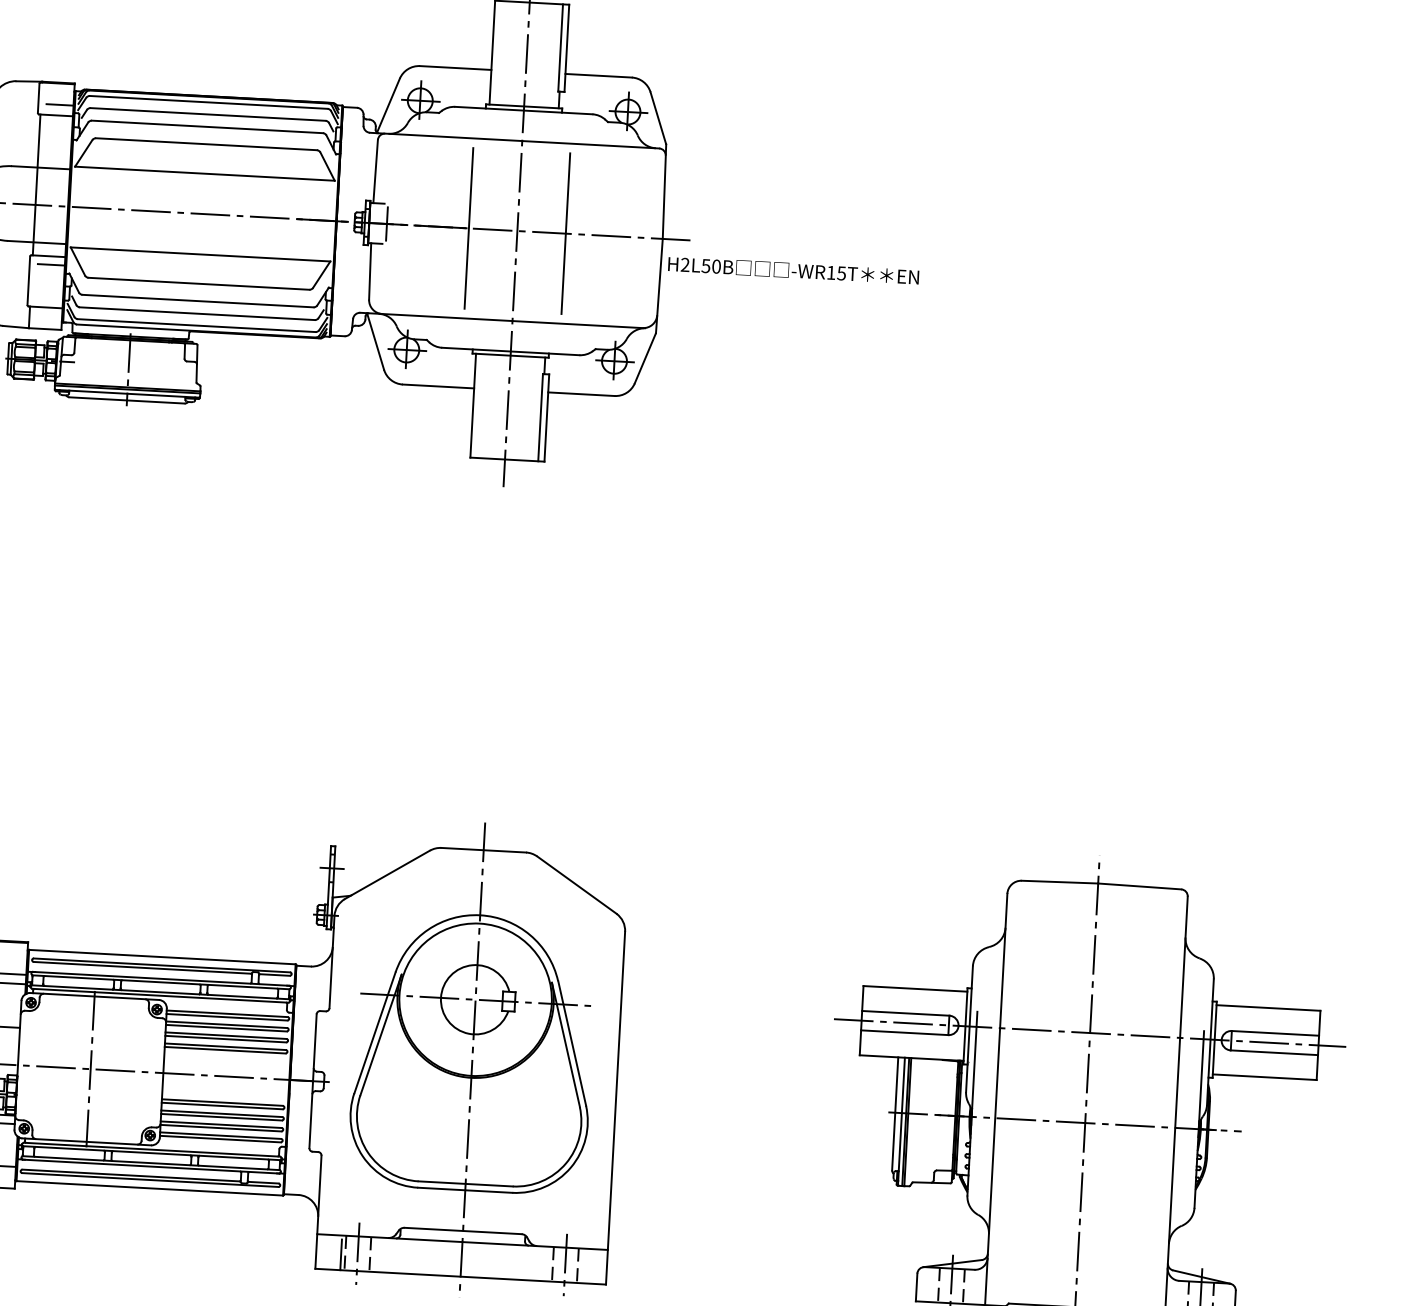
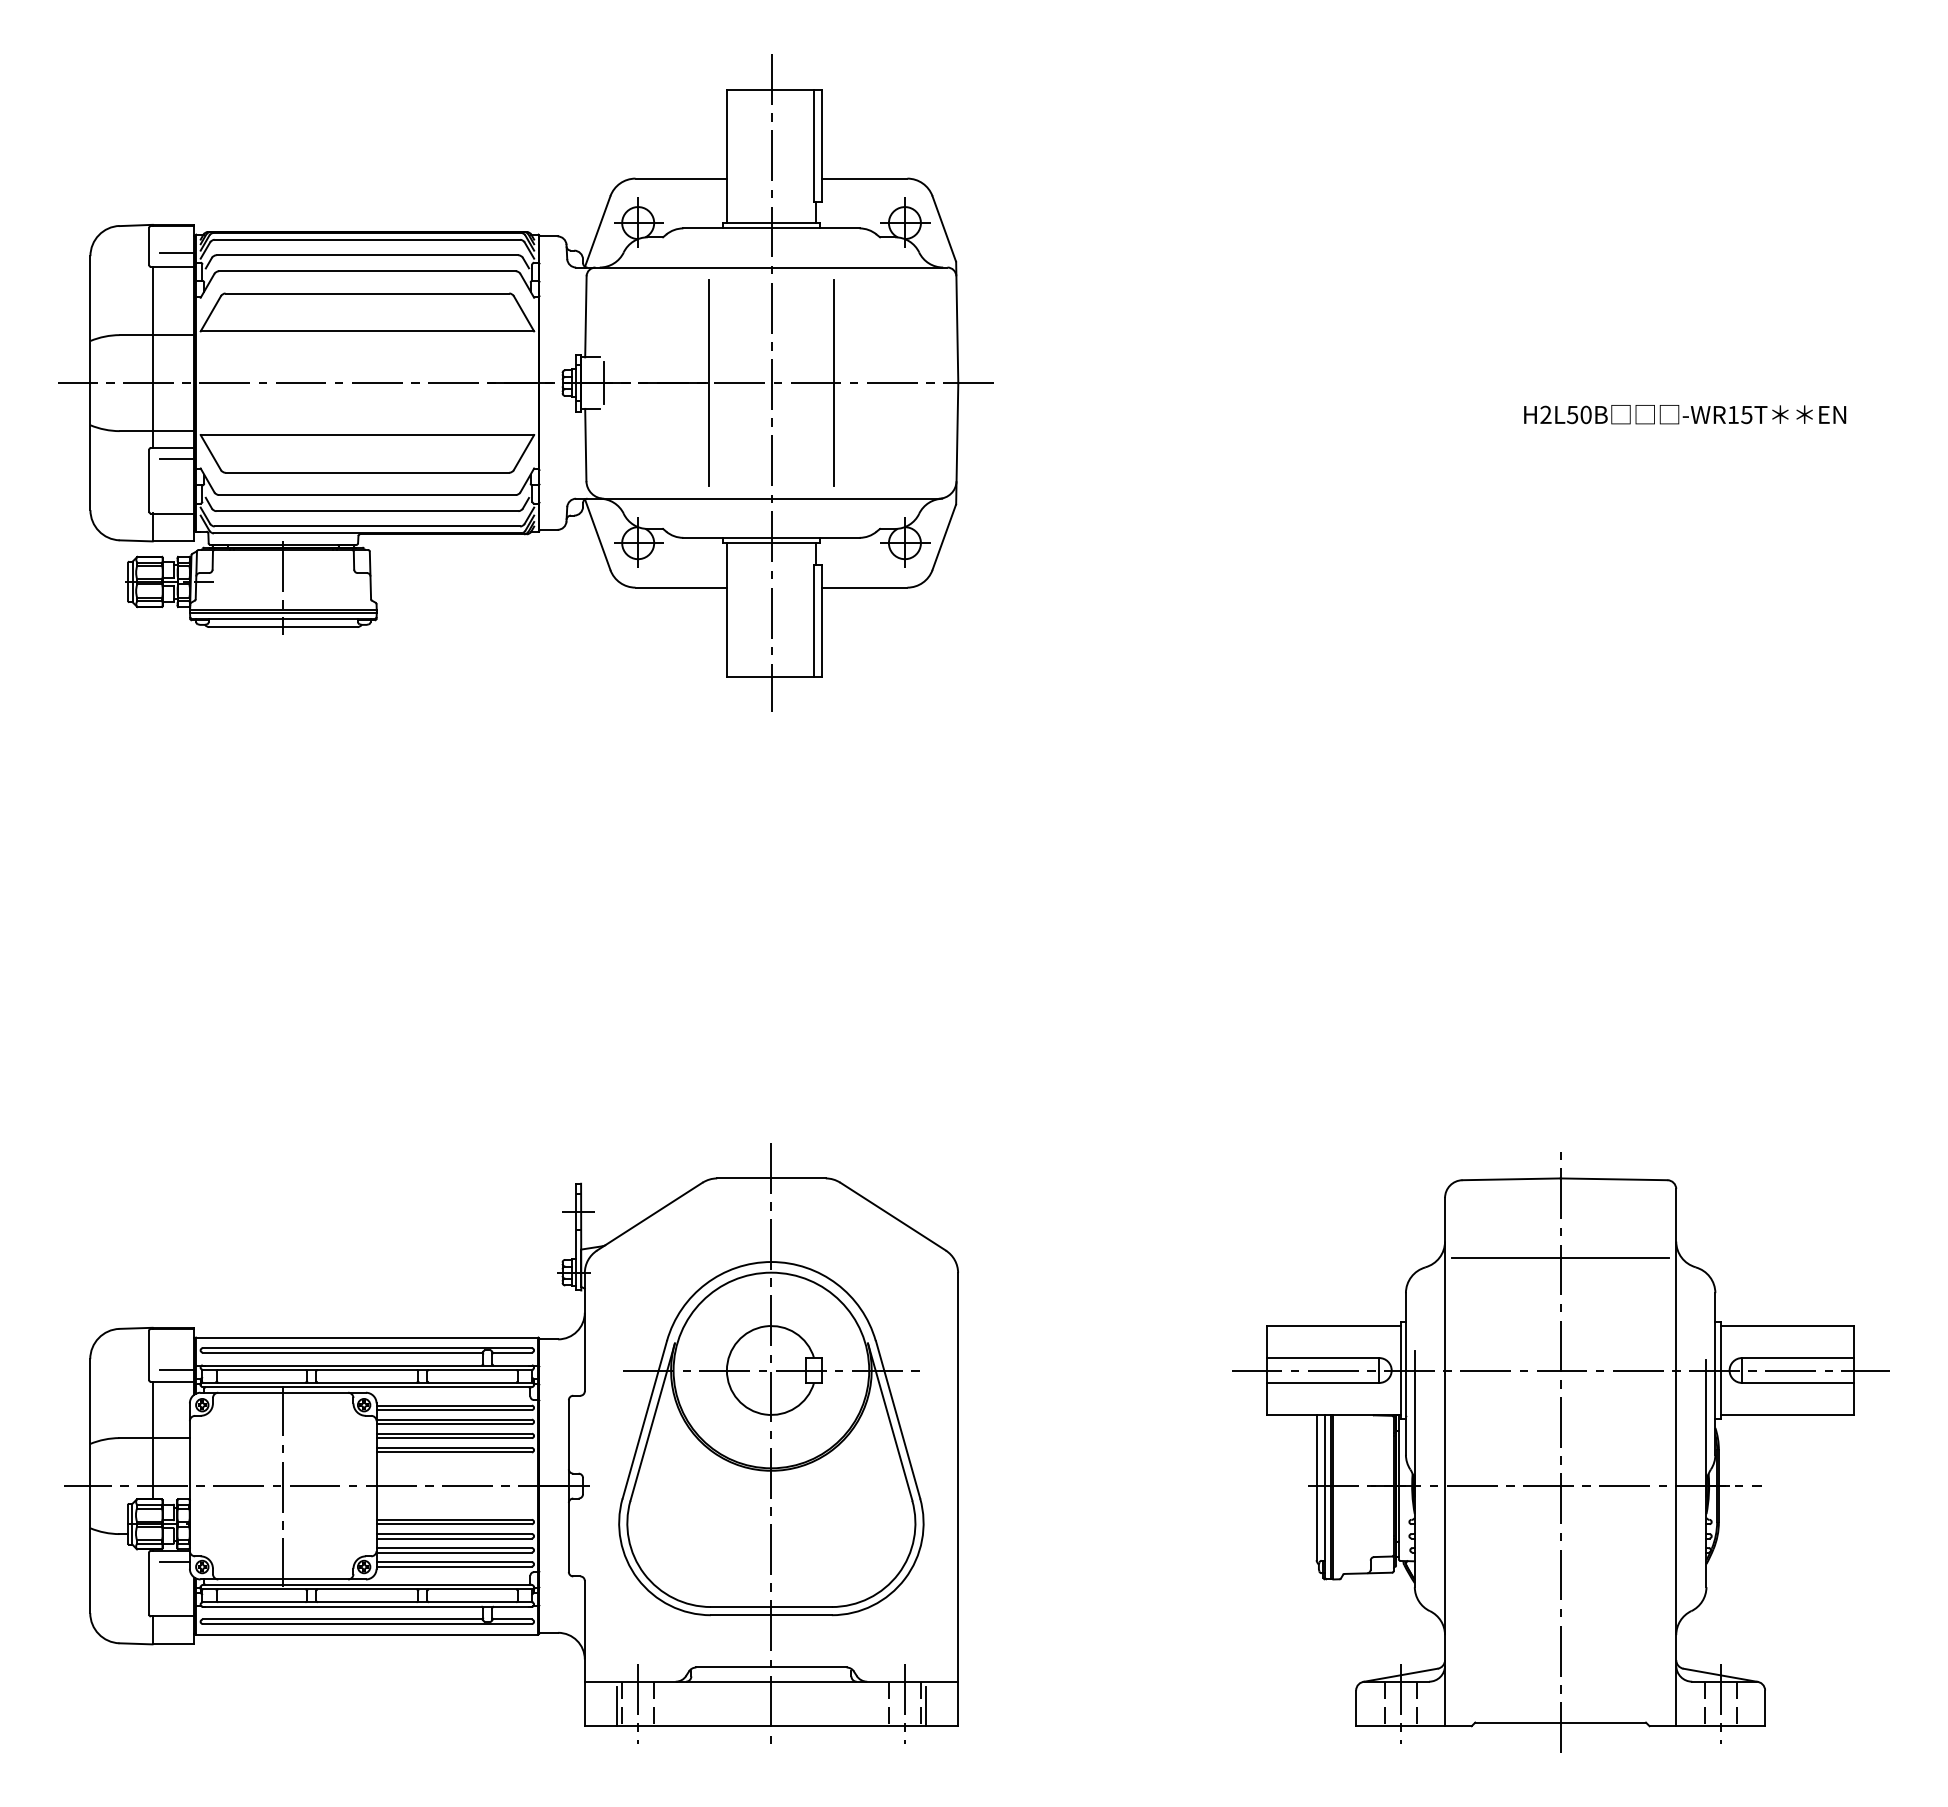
text: (793, 270) -> (1685, 414), moved
line: (1094, 945) -> (1560, 1258), added
line: (582, 1267) -> (926, 1706), added

